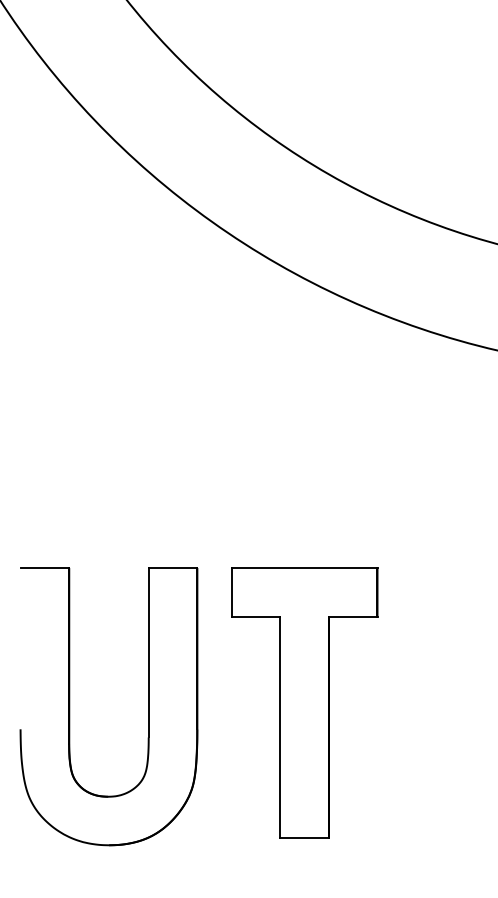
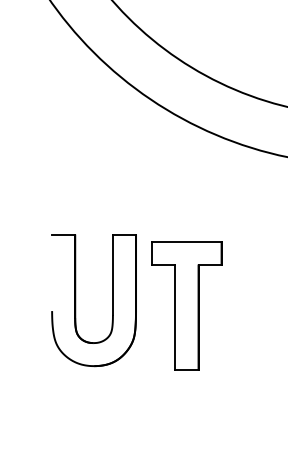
part: (303, 702) -> (186, 305), moved
part: (71, 707) -> (76, 300), moved

